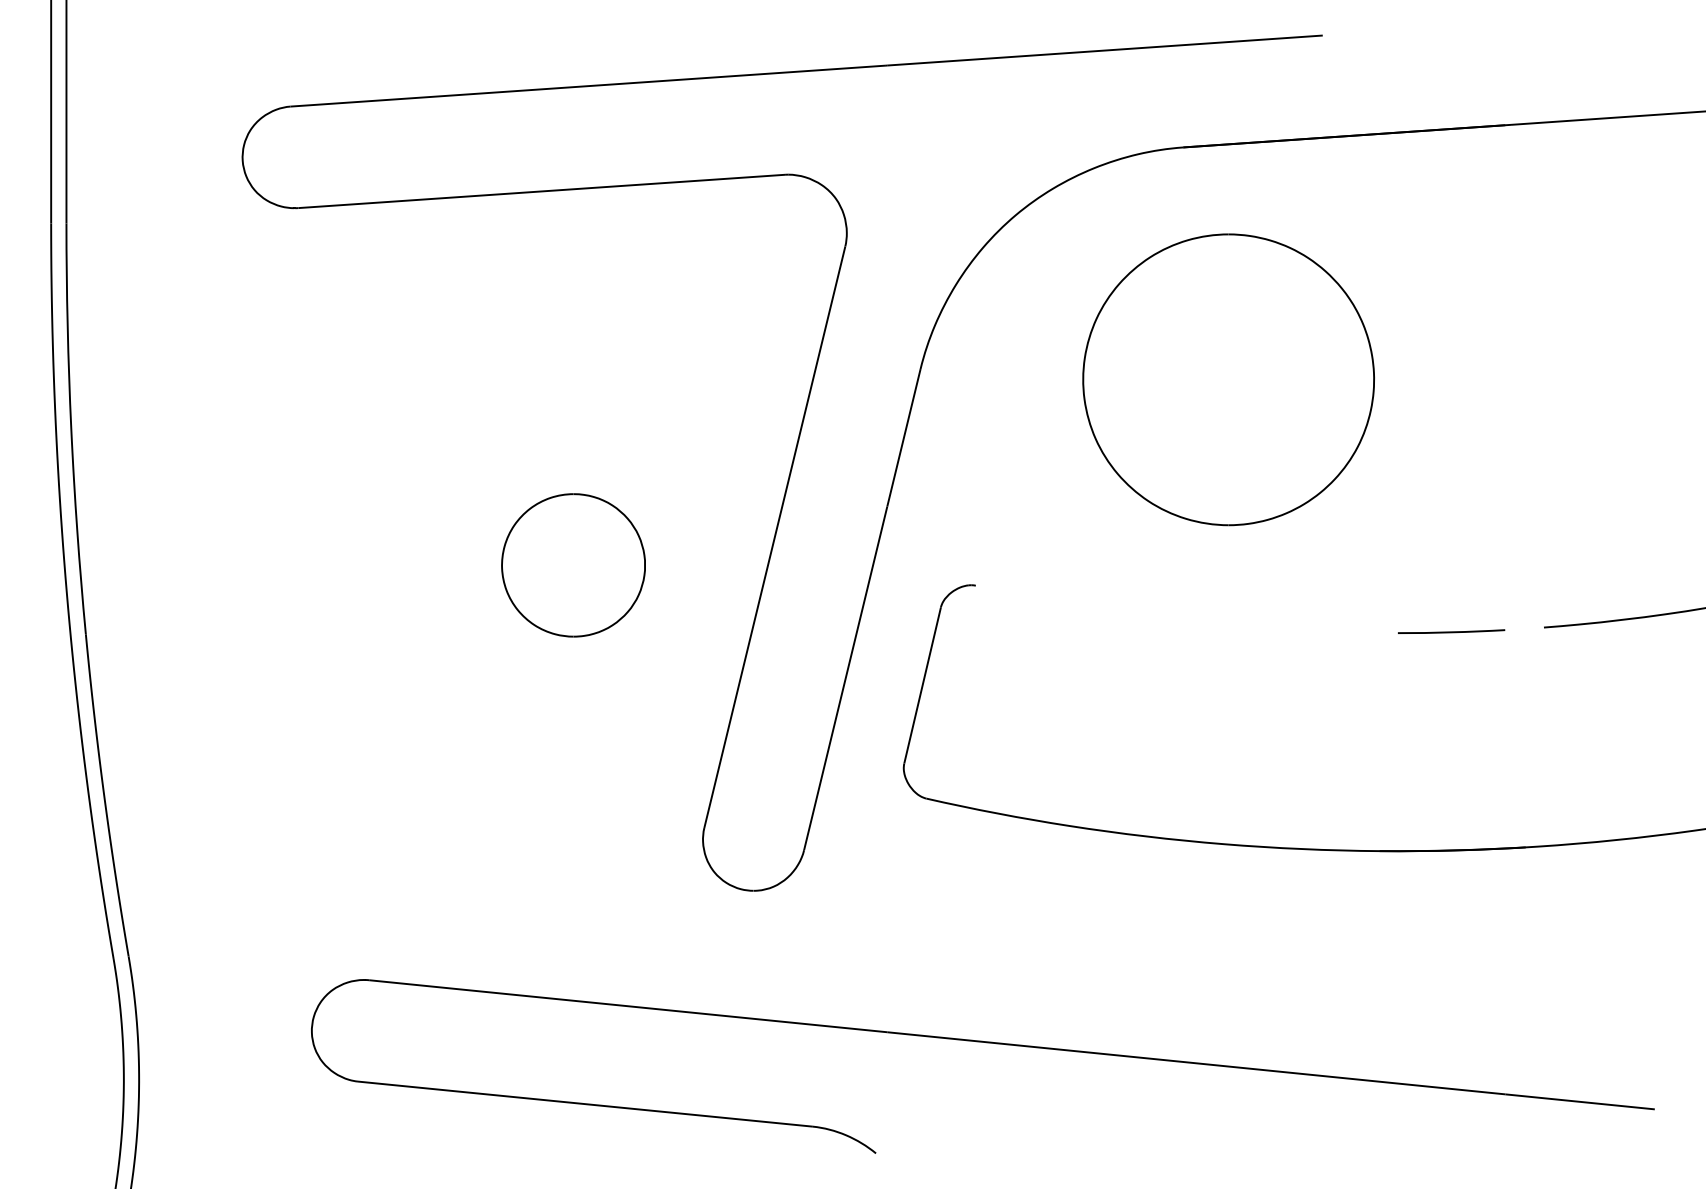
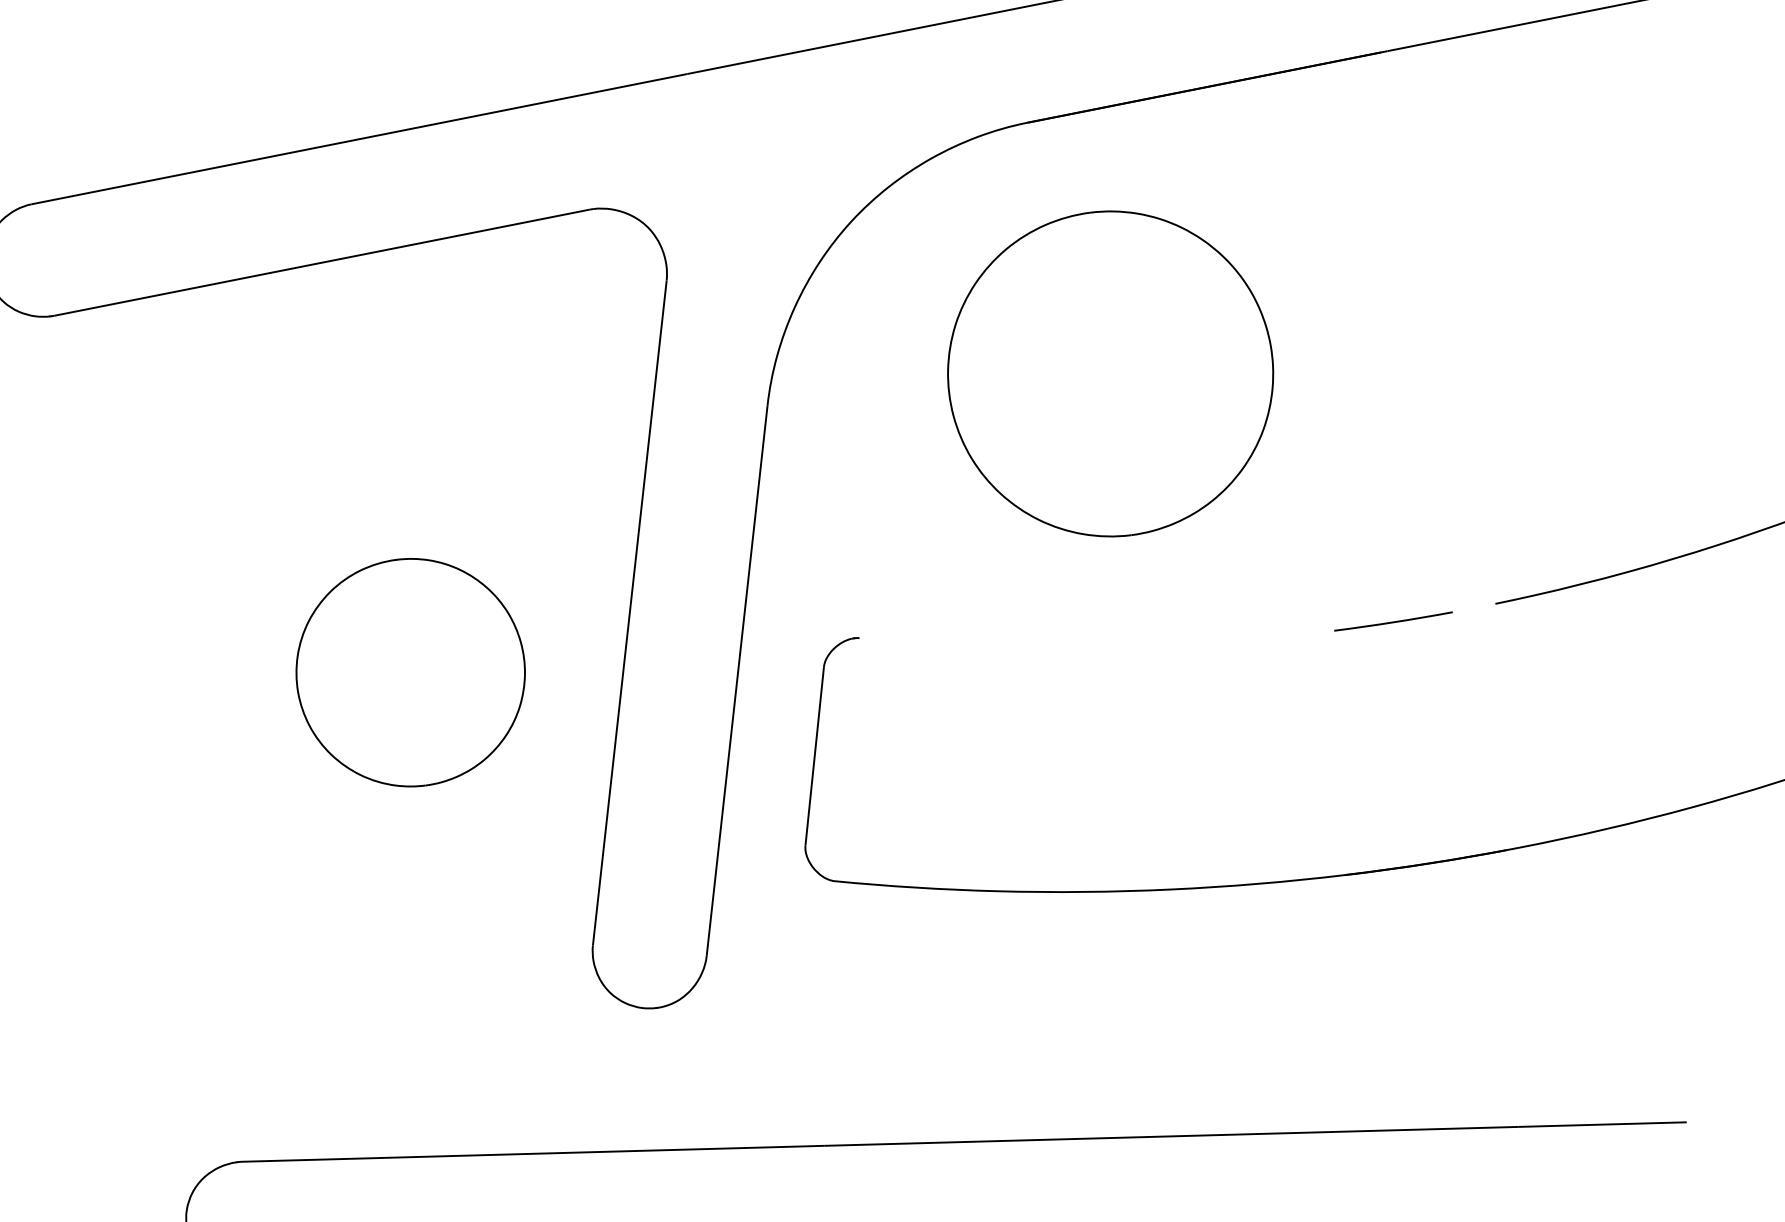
part: (573, 565) -> (410, 672), size x1.43

